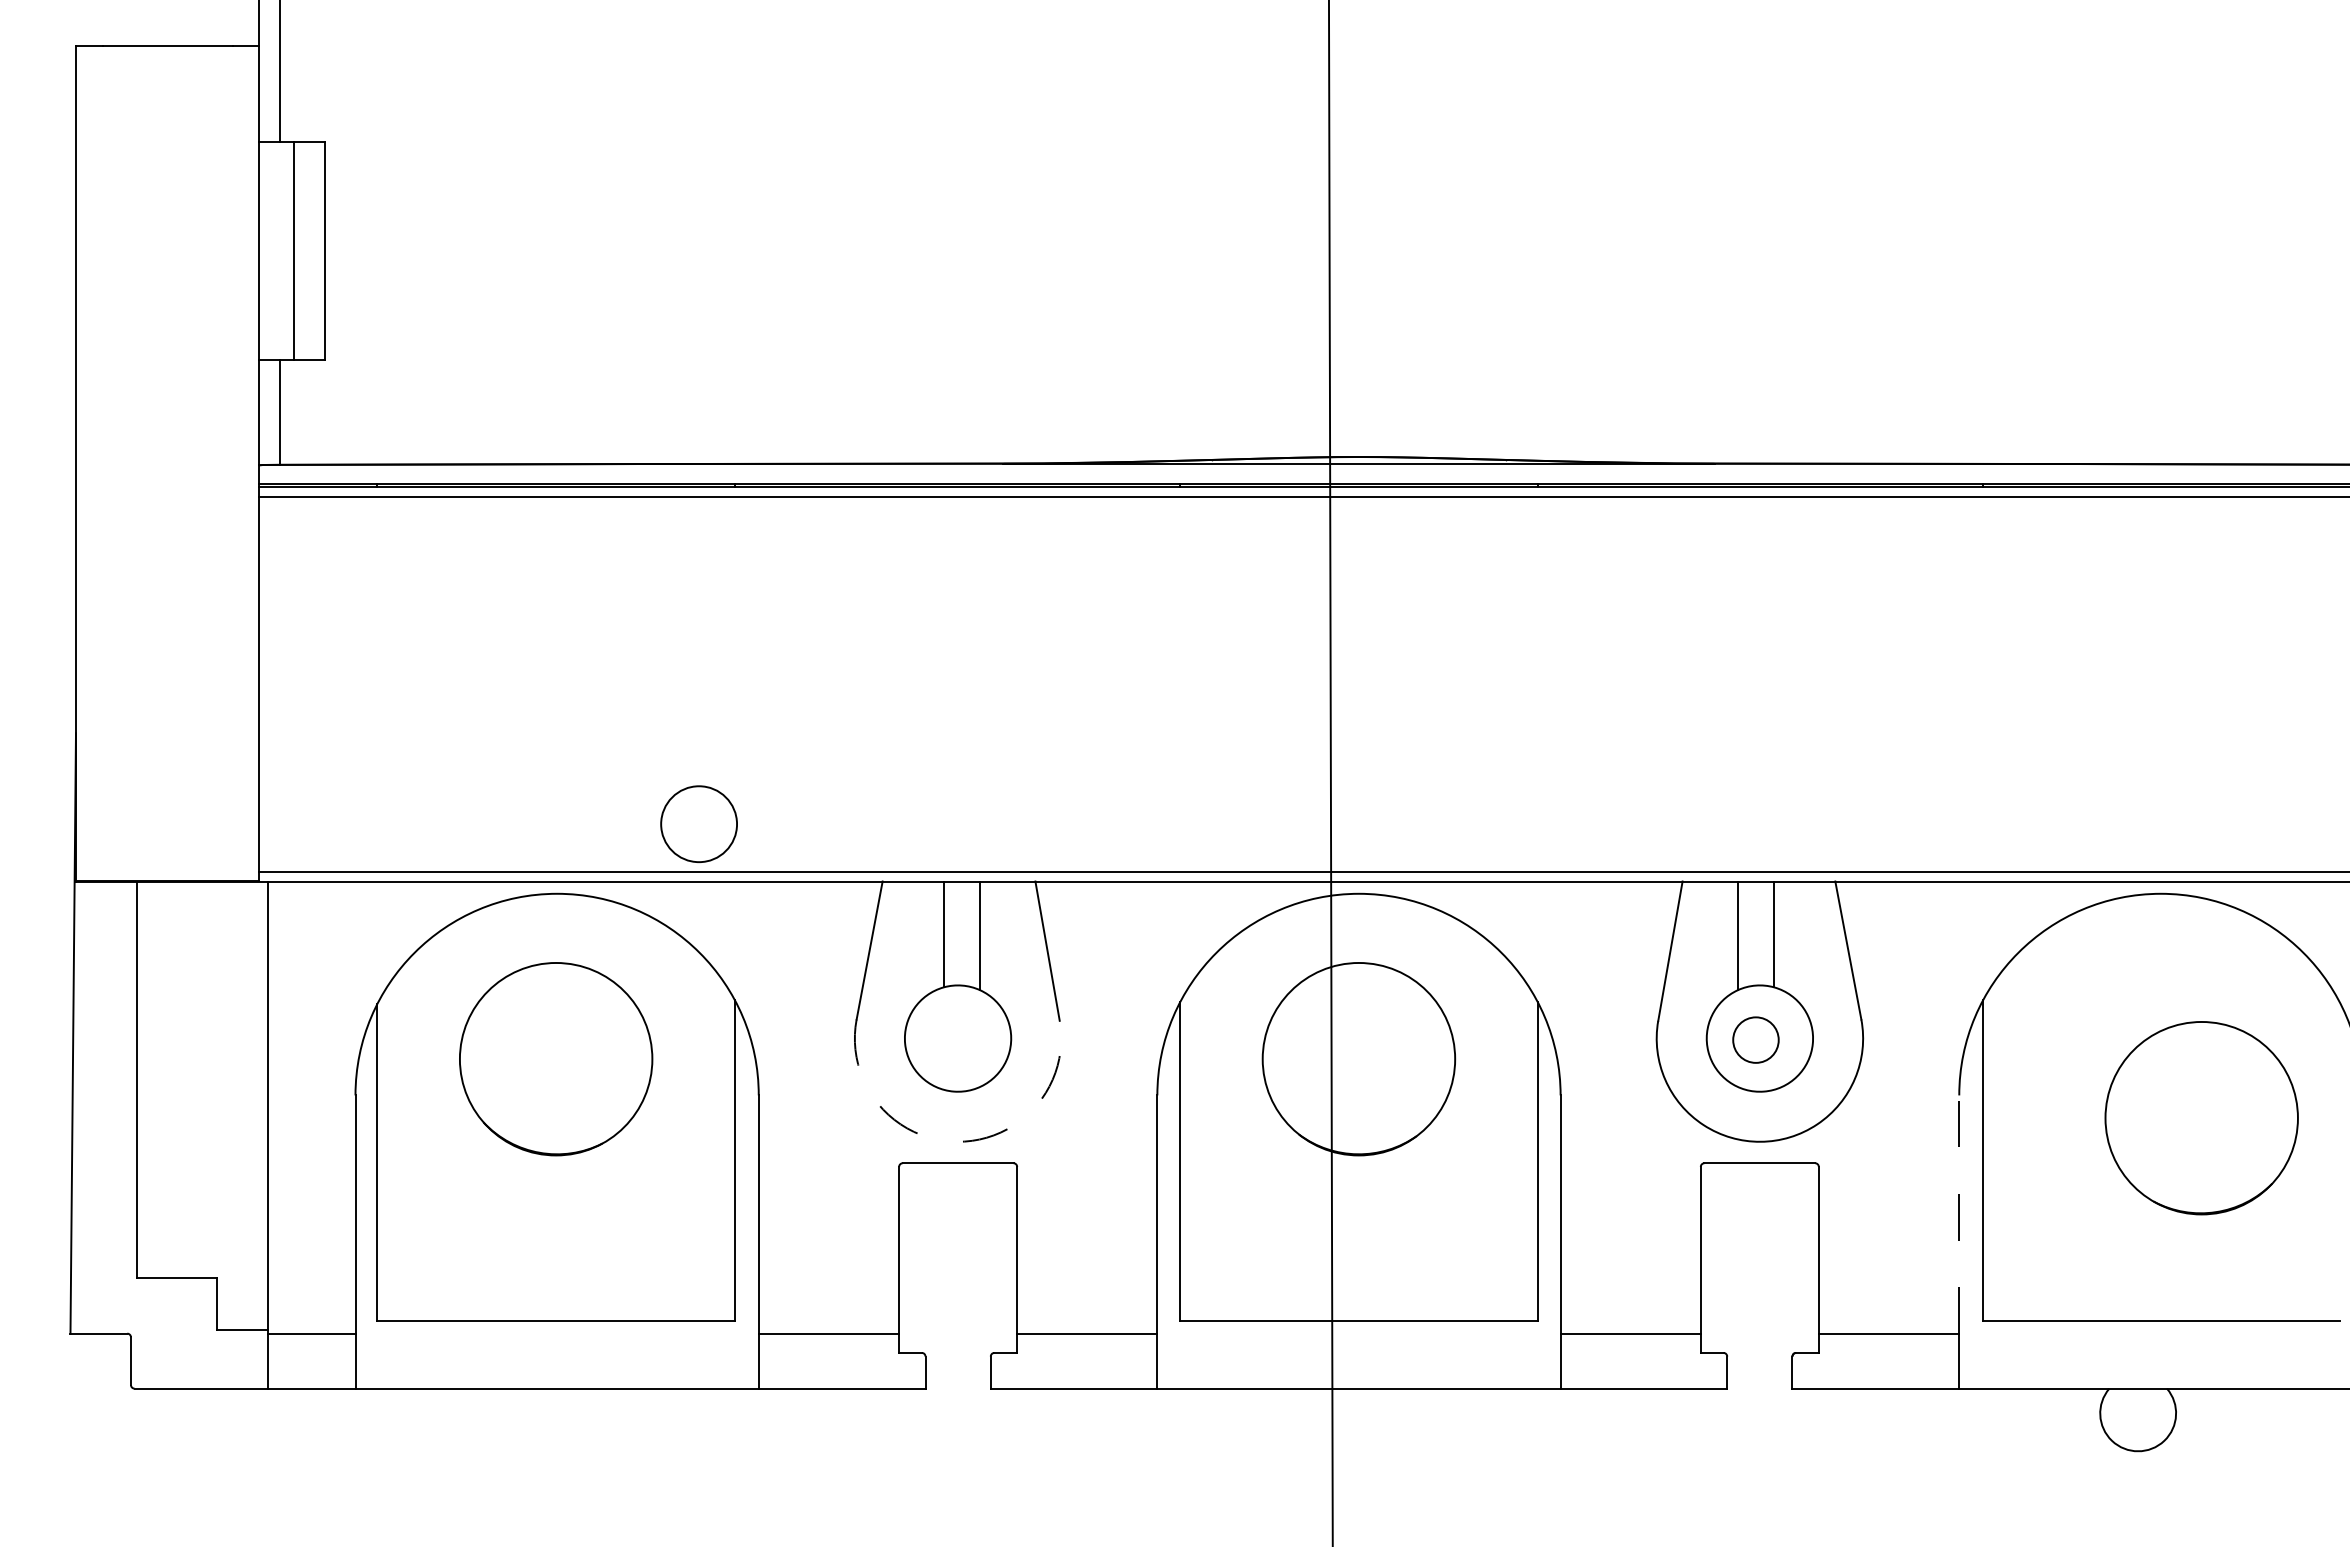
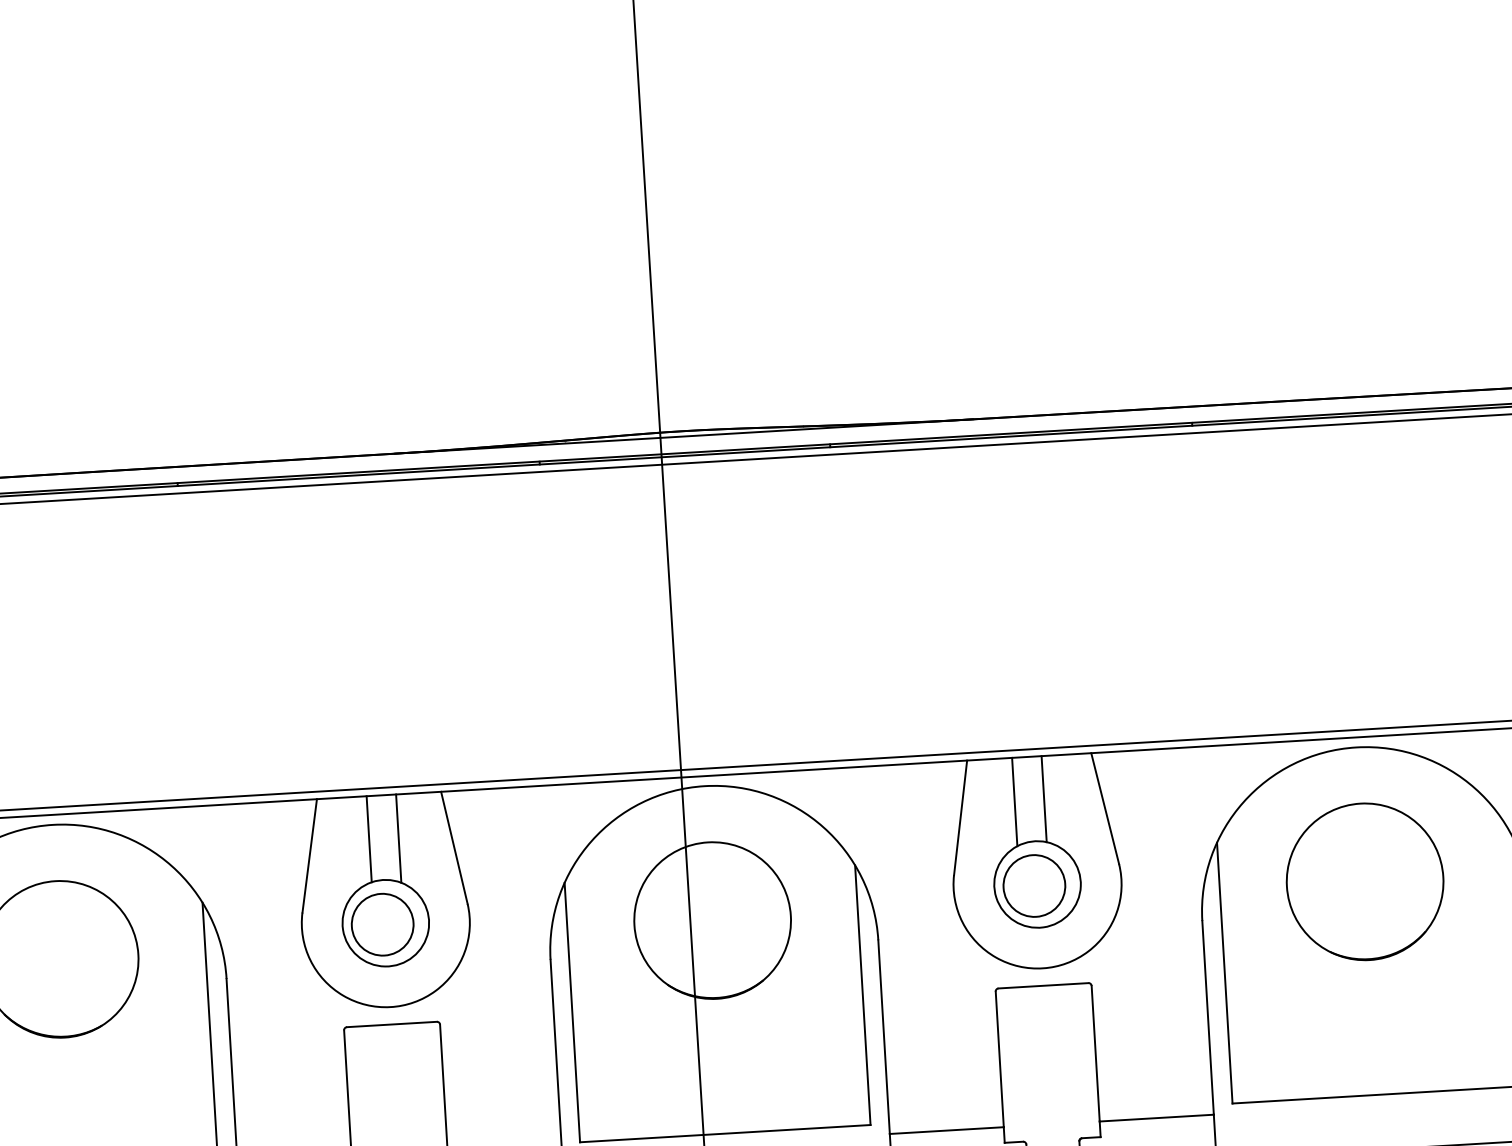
circle: (698, 823) -> (382, 924), moved
circle: (1755, 1039) -> (1034, 885), size x1.67
circle: (2201, 1118) -> (1364, 882), moved
arc: (957, 1141) -> (390, 1006), dashed -> solid
line: (1959, 1214) -> (1208, 1017), dashed -> solid

